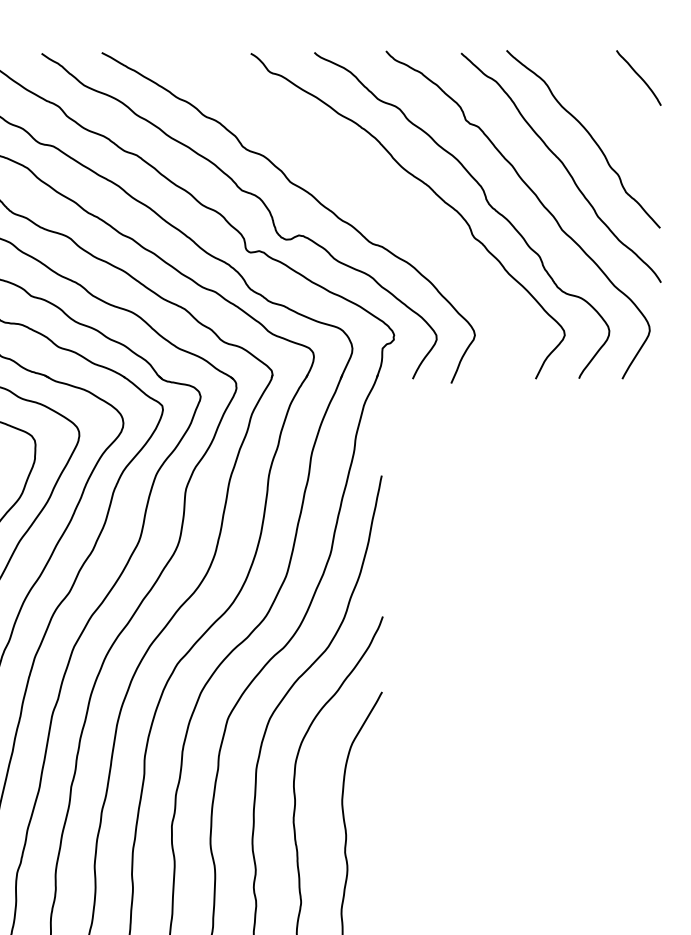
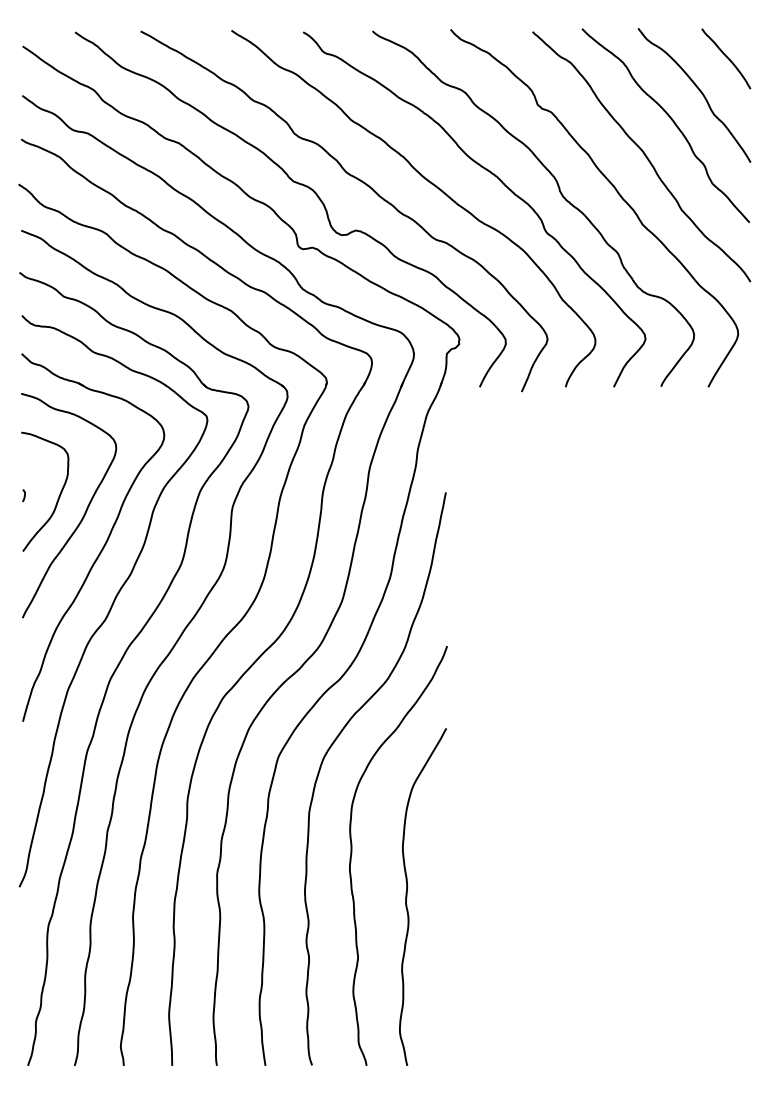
curve: (613, 107) -> (698, 90), added
curve: (368, 193) -> (431, 184), added

